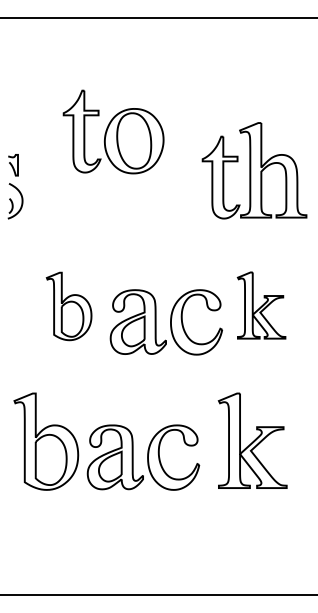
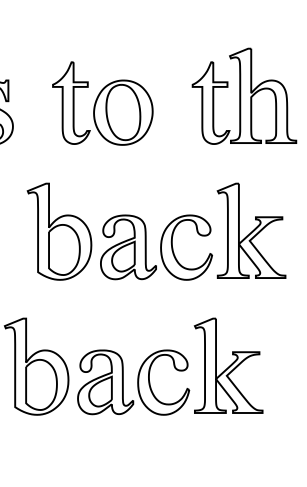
part: (113, 131) -> (102, 103), moved
part: (261, 305) -> (251, 230), size x1.43
part: (68, 306) -> (58, 231), size x1.43
part: (252, 440) -> (228, 365), moved

